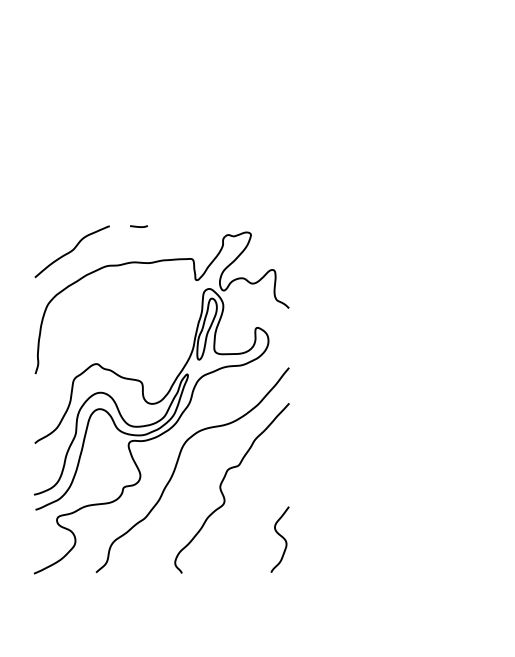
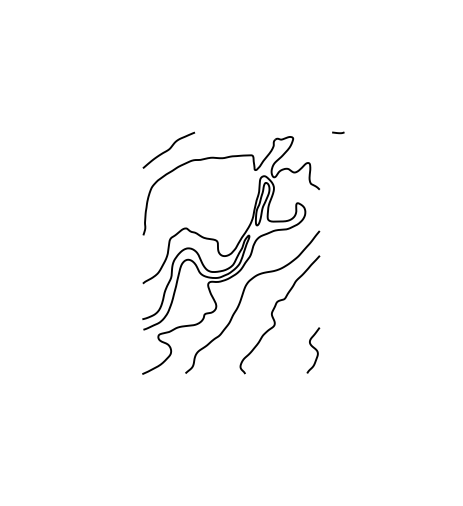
curve: (139, 226) -> (338, 132), moved

